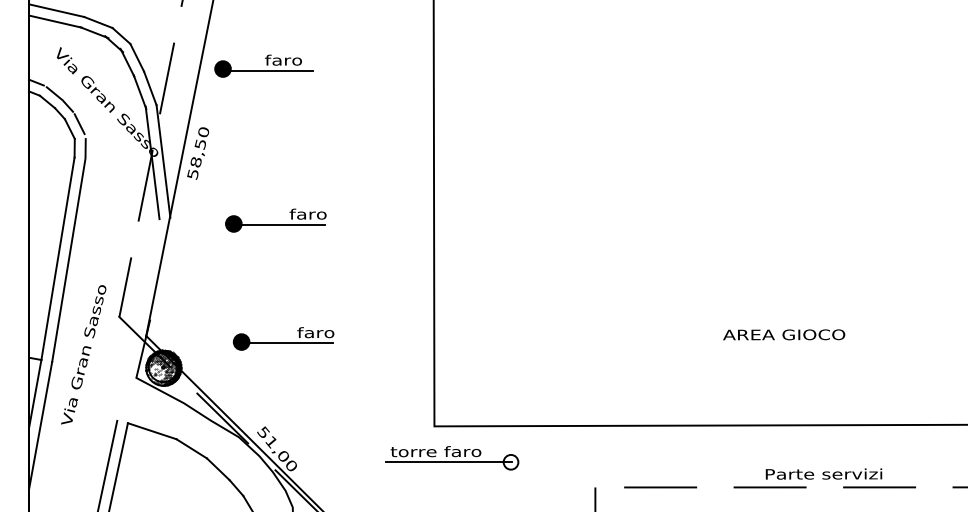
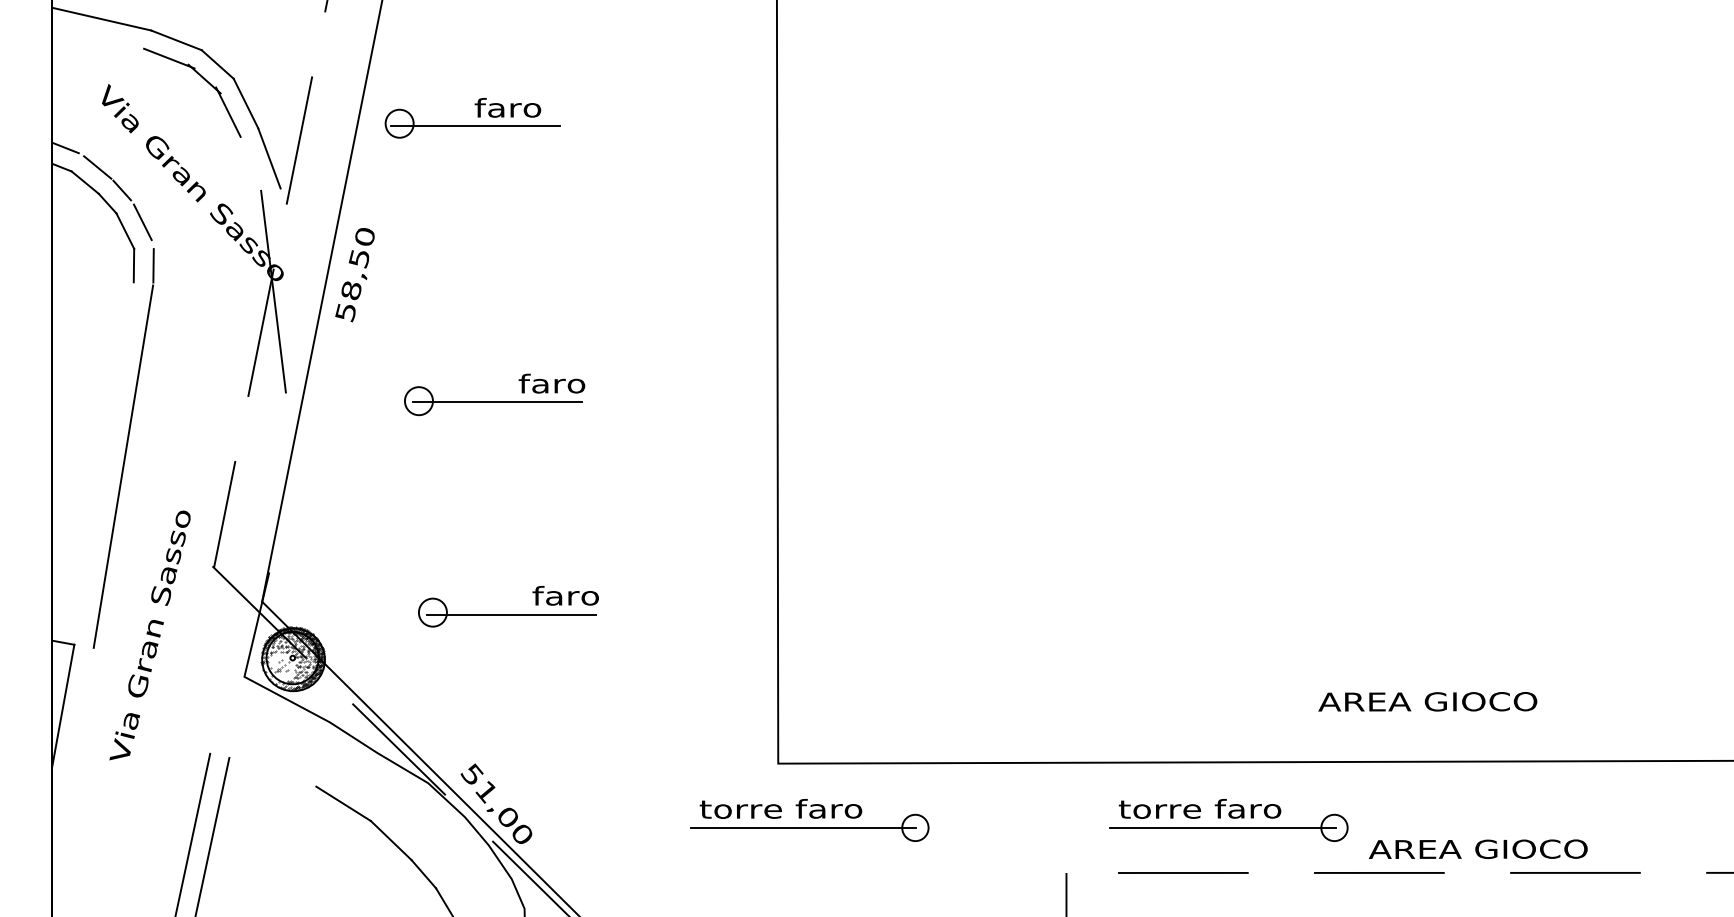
line: (55, 21) -> (99, 38), removed
fill: (222, 68) -> (398, 122), removed
line: (139, 92) -> (250, 165), removed
line: (163, 161) -> (293, 289), removed
fill: (233, 223) -> (418, 400), removed
line: (57, 258) -> (103, 462), removed
text: (784, 334) -> (1428, 701), moved
fill: (241, 341) -> (432, 611), removed
line: (40, 425) -> (72, 762), removed
line: (151, 431) -> (271, 772), removed
part: (686, 458) -> (1229, 821), added
text: (825, 473) -> (1478, 848), Parte servizi -> AREA GIOCO

